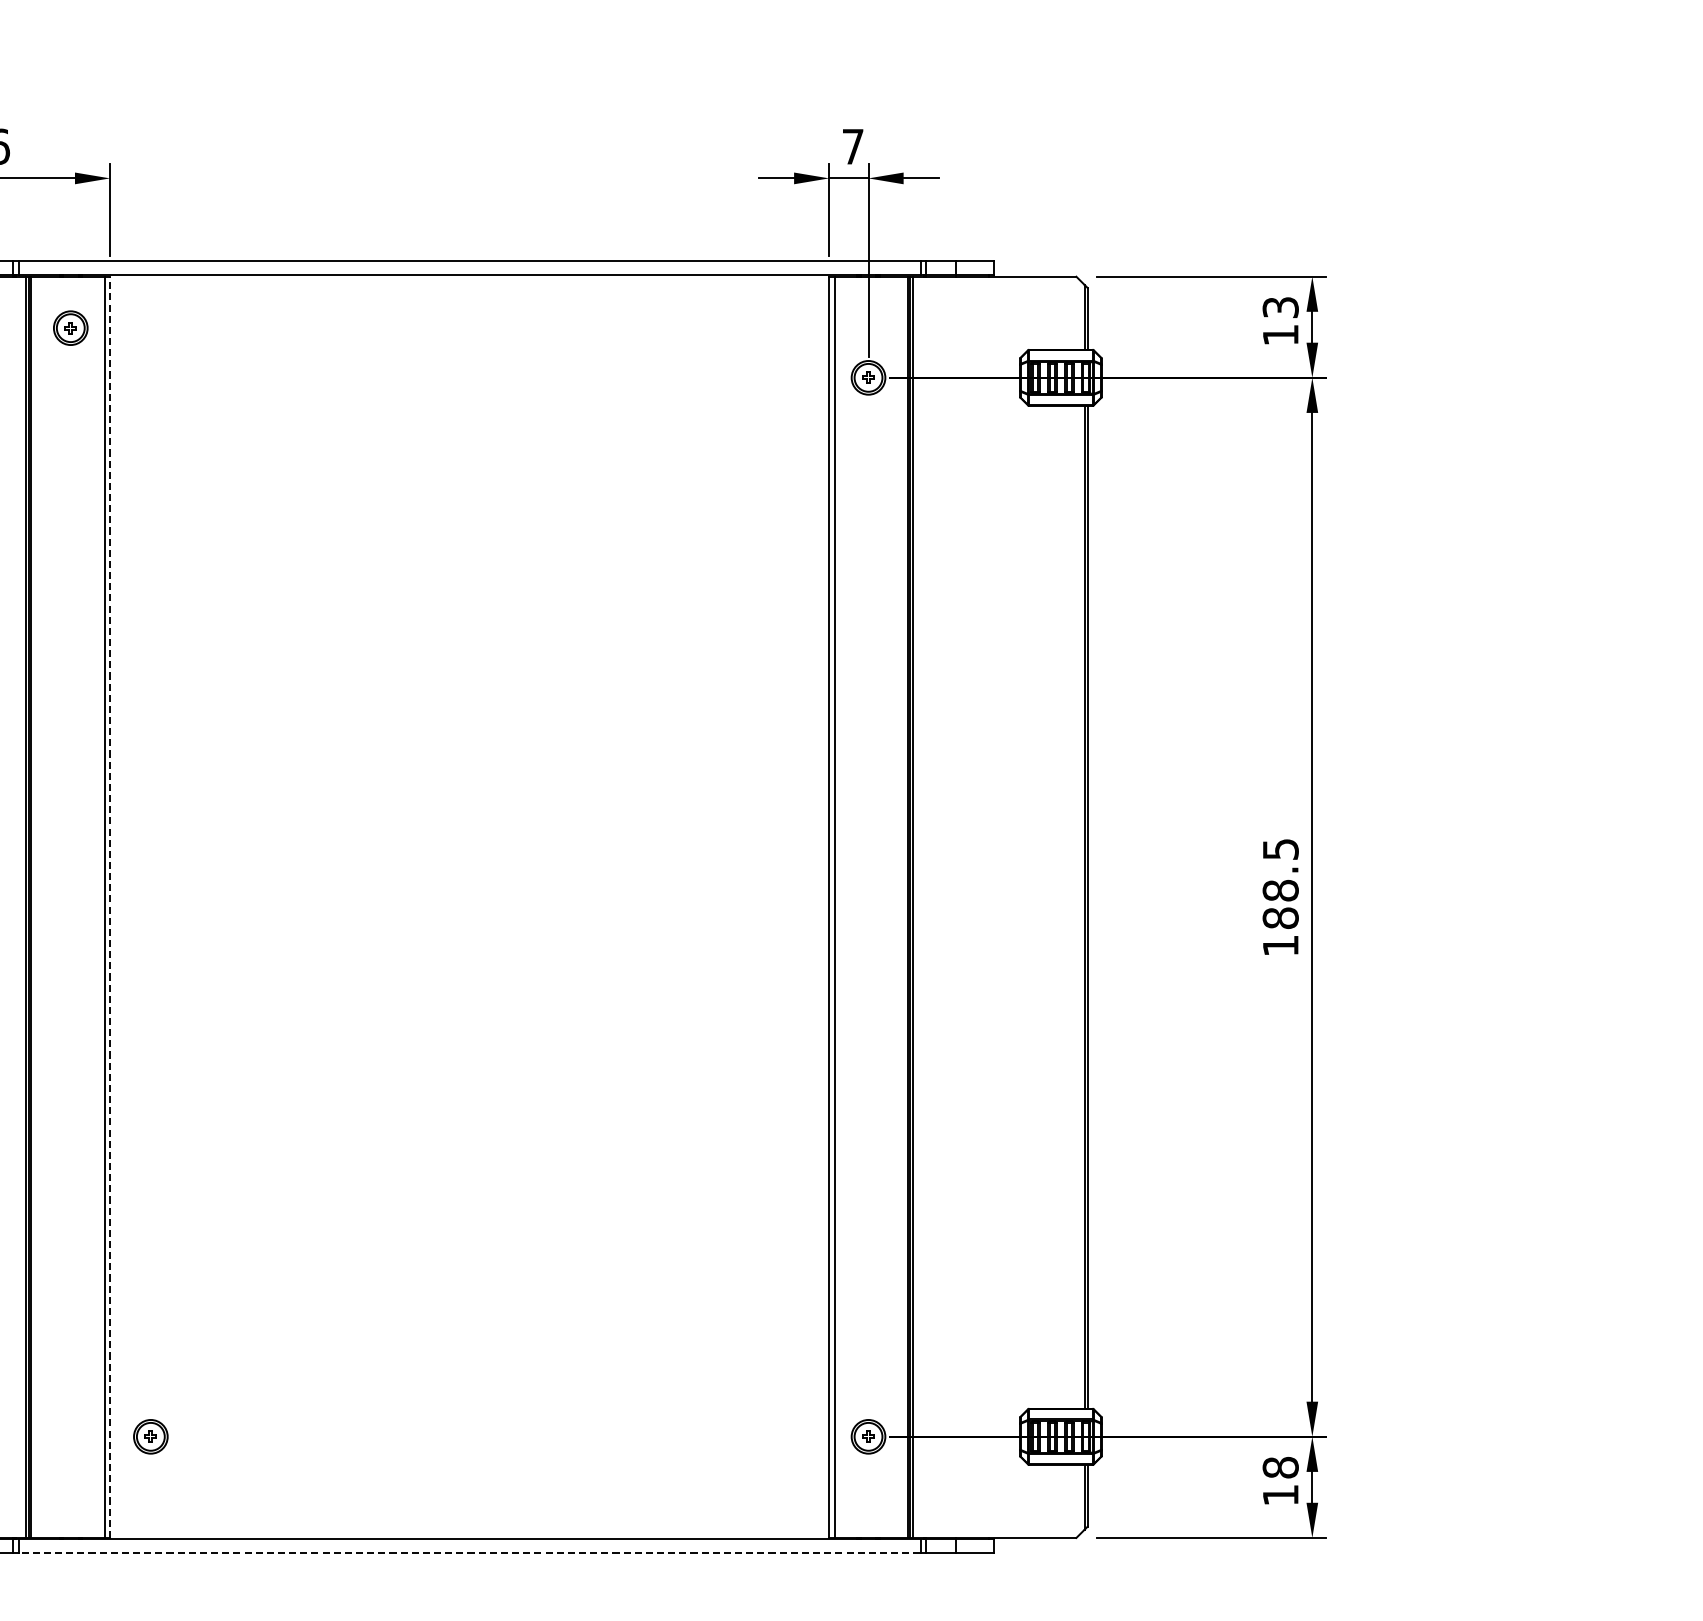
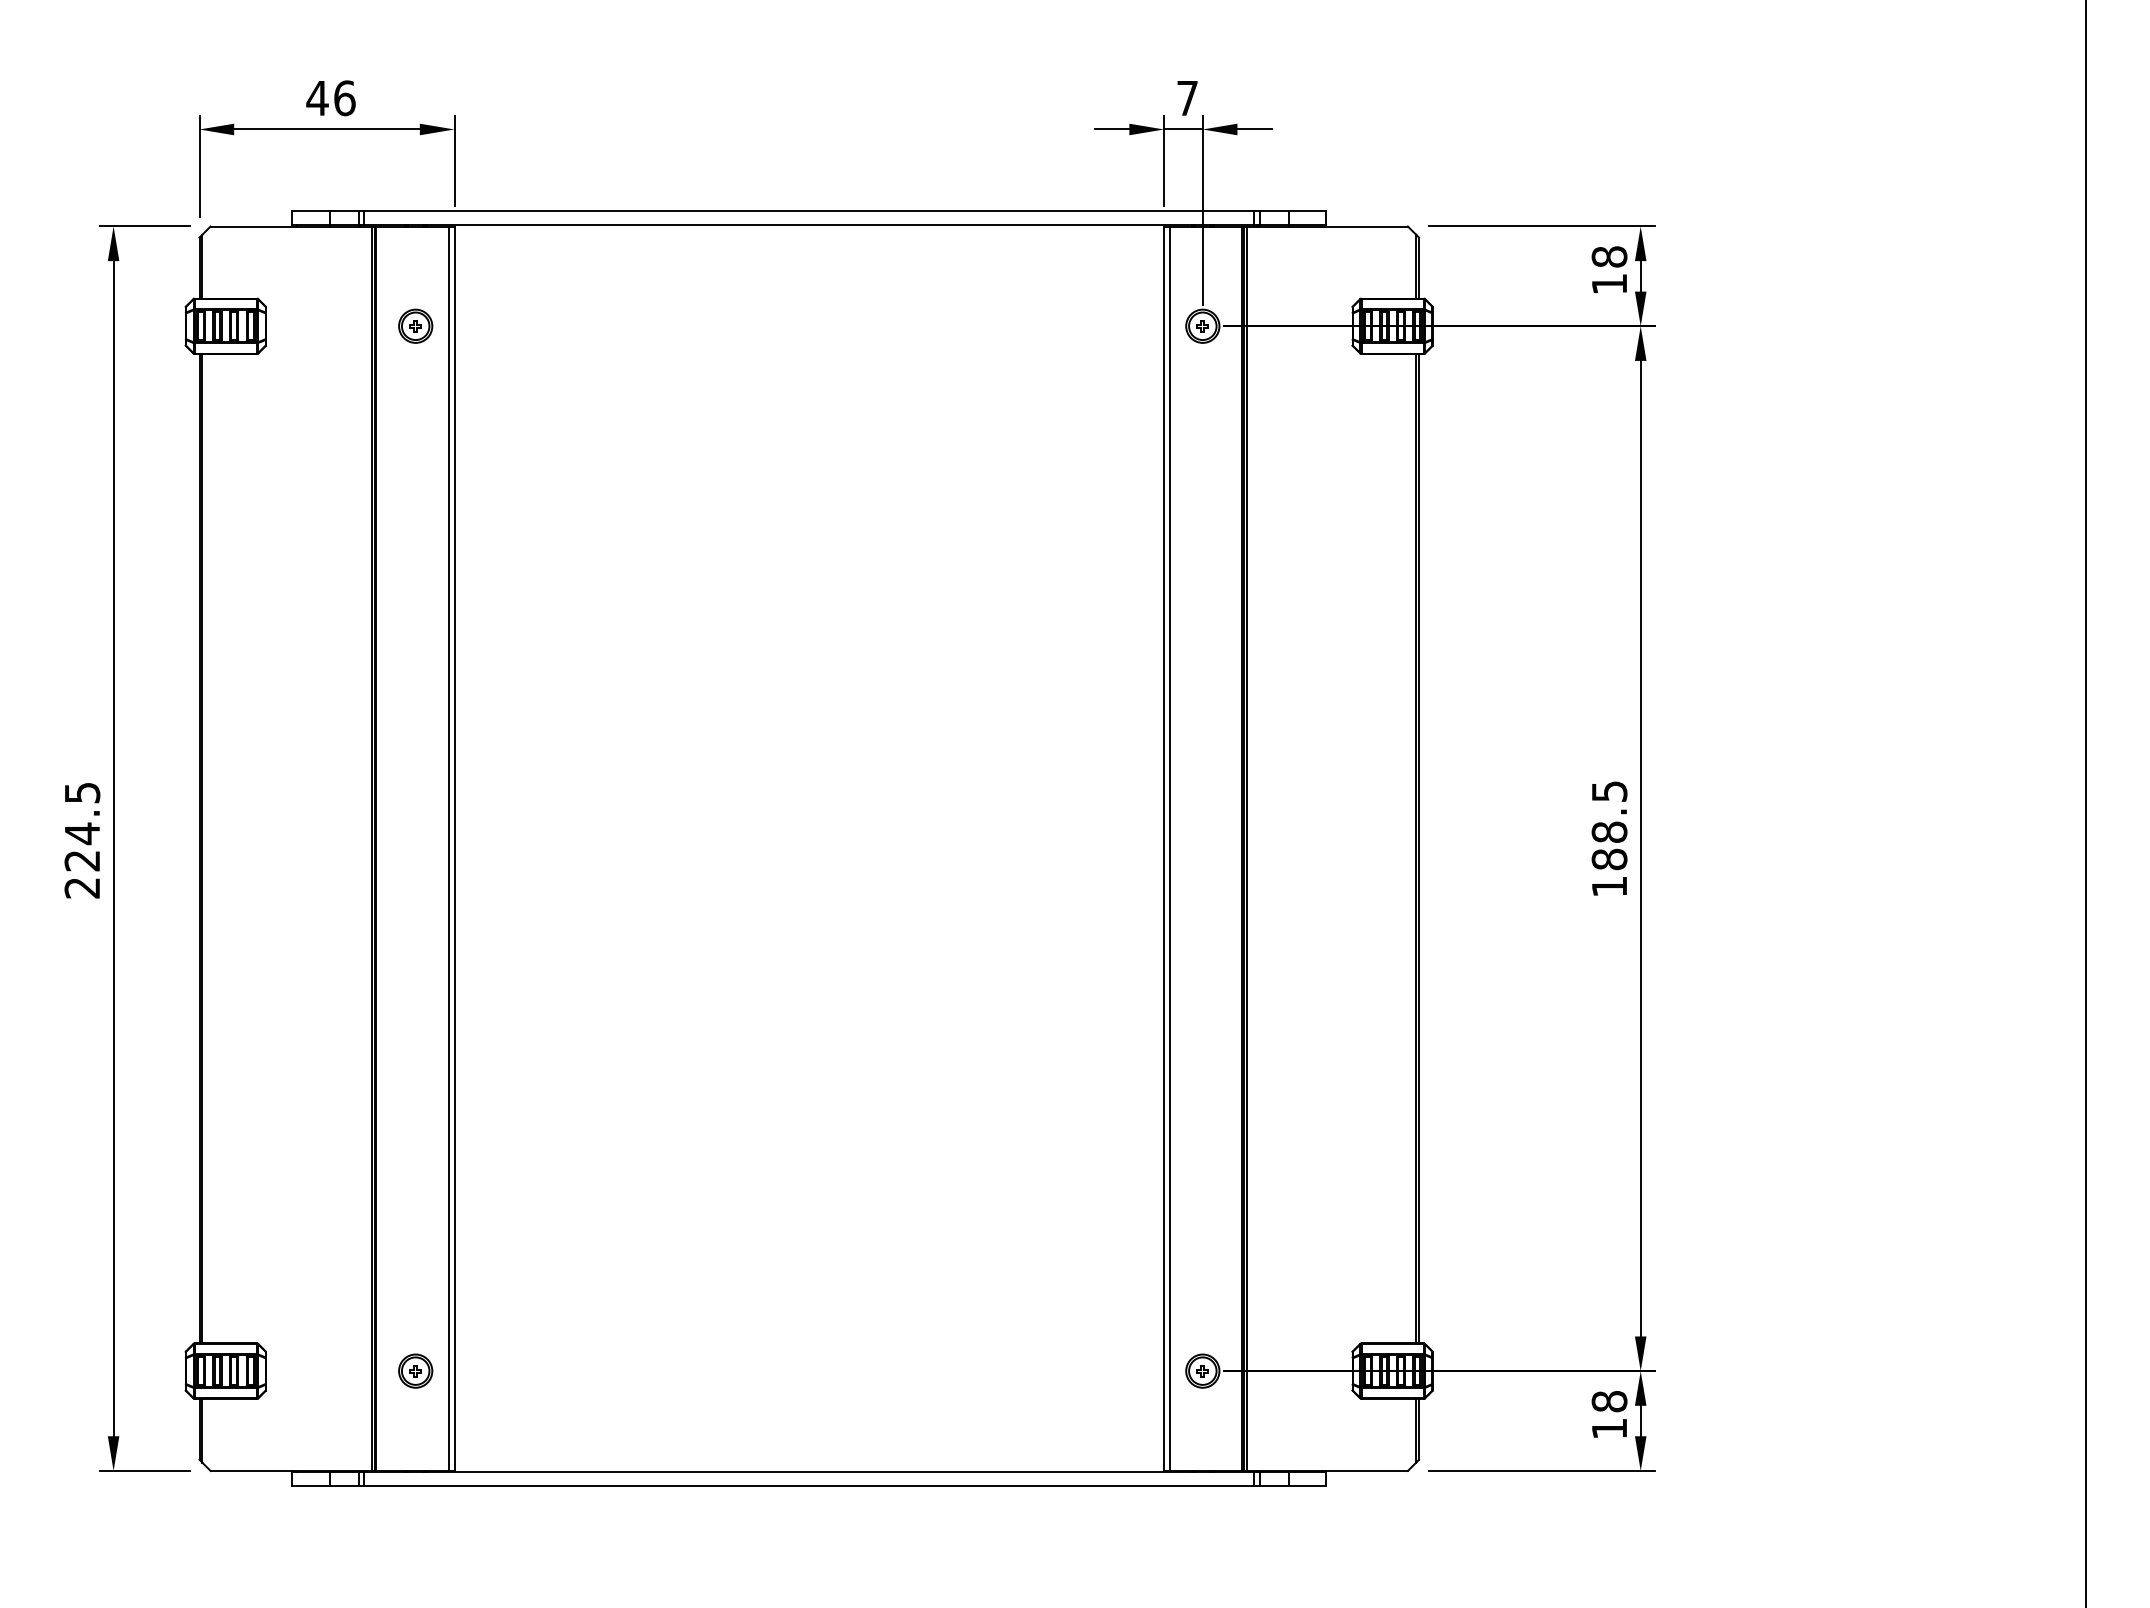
text: (1280, 307) -> (1609, 256), 13 -> 18
part: (70, 327) -> (415, 325), moved
line: (110, 907) -> (454, 848), dashed -> solid
part: (150, 1436) -> (415, 1370), moved
line: (469, 1553) -> (809, 1486), dashed -> solid

